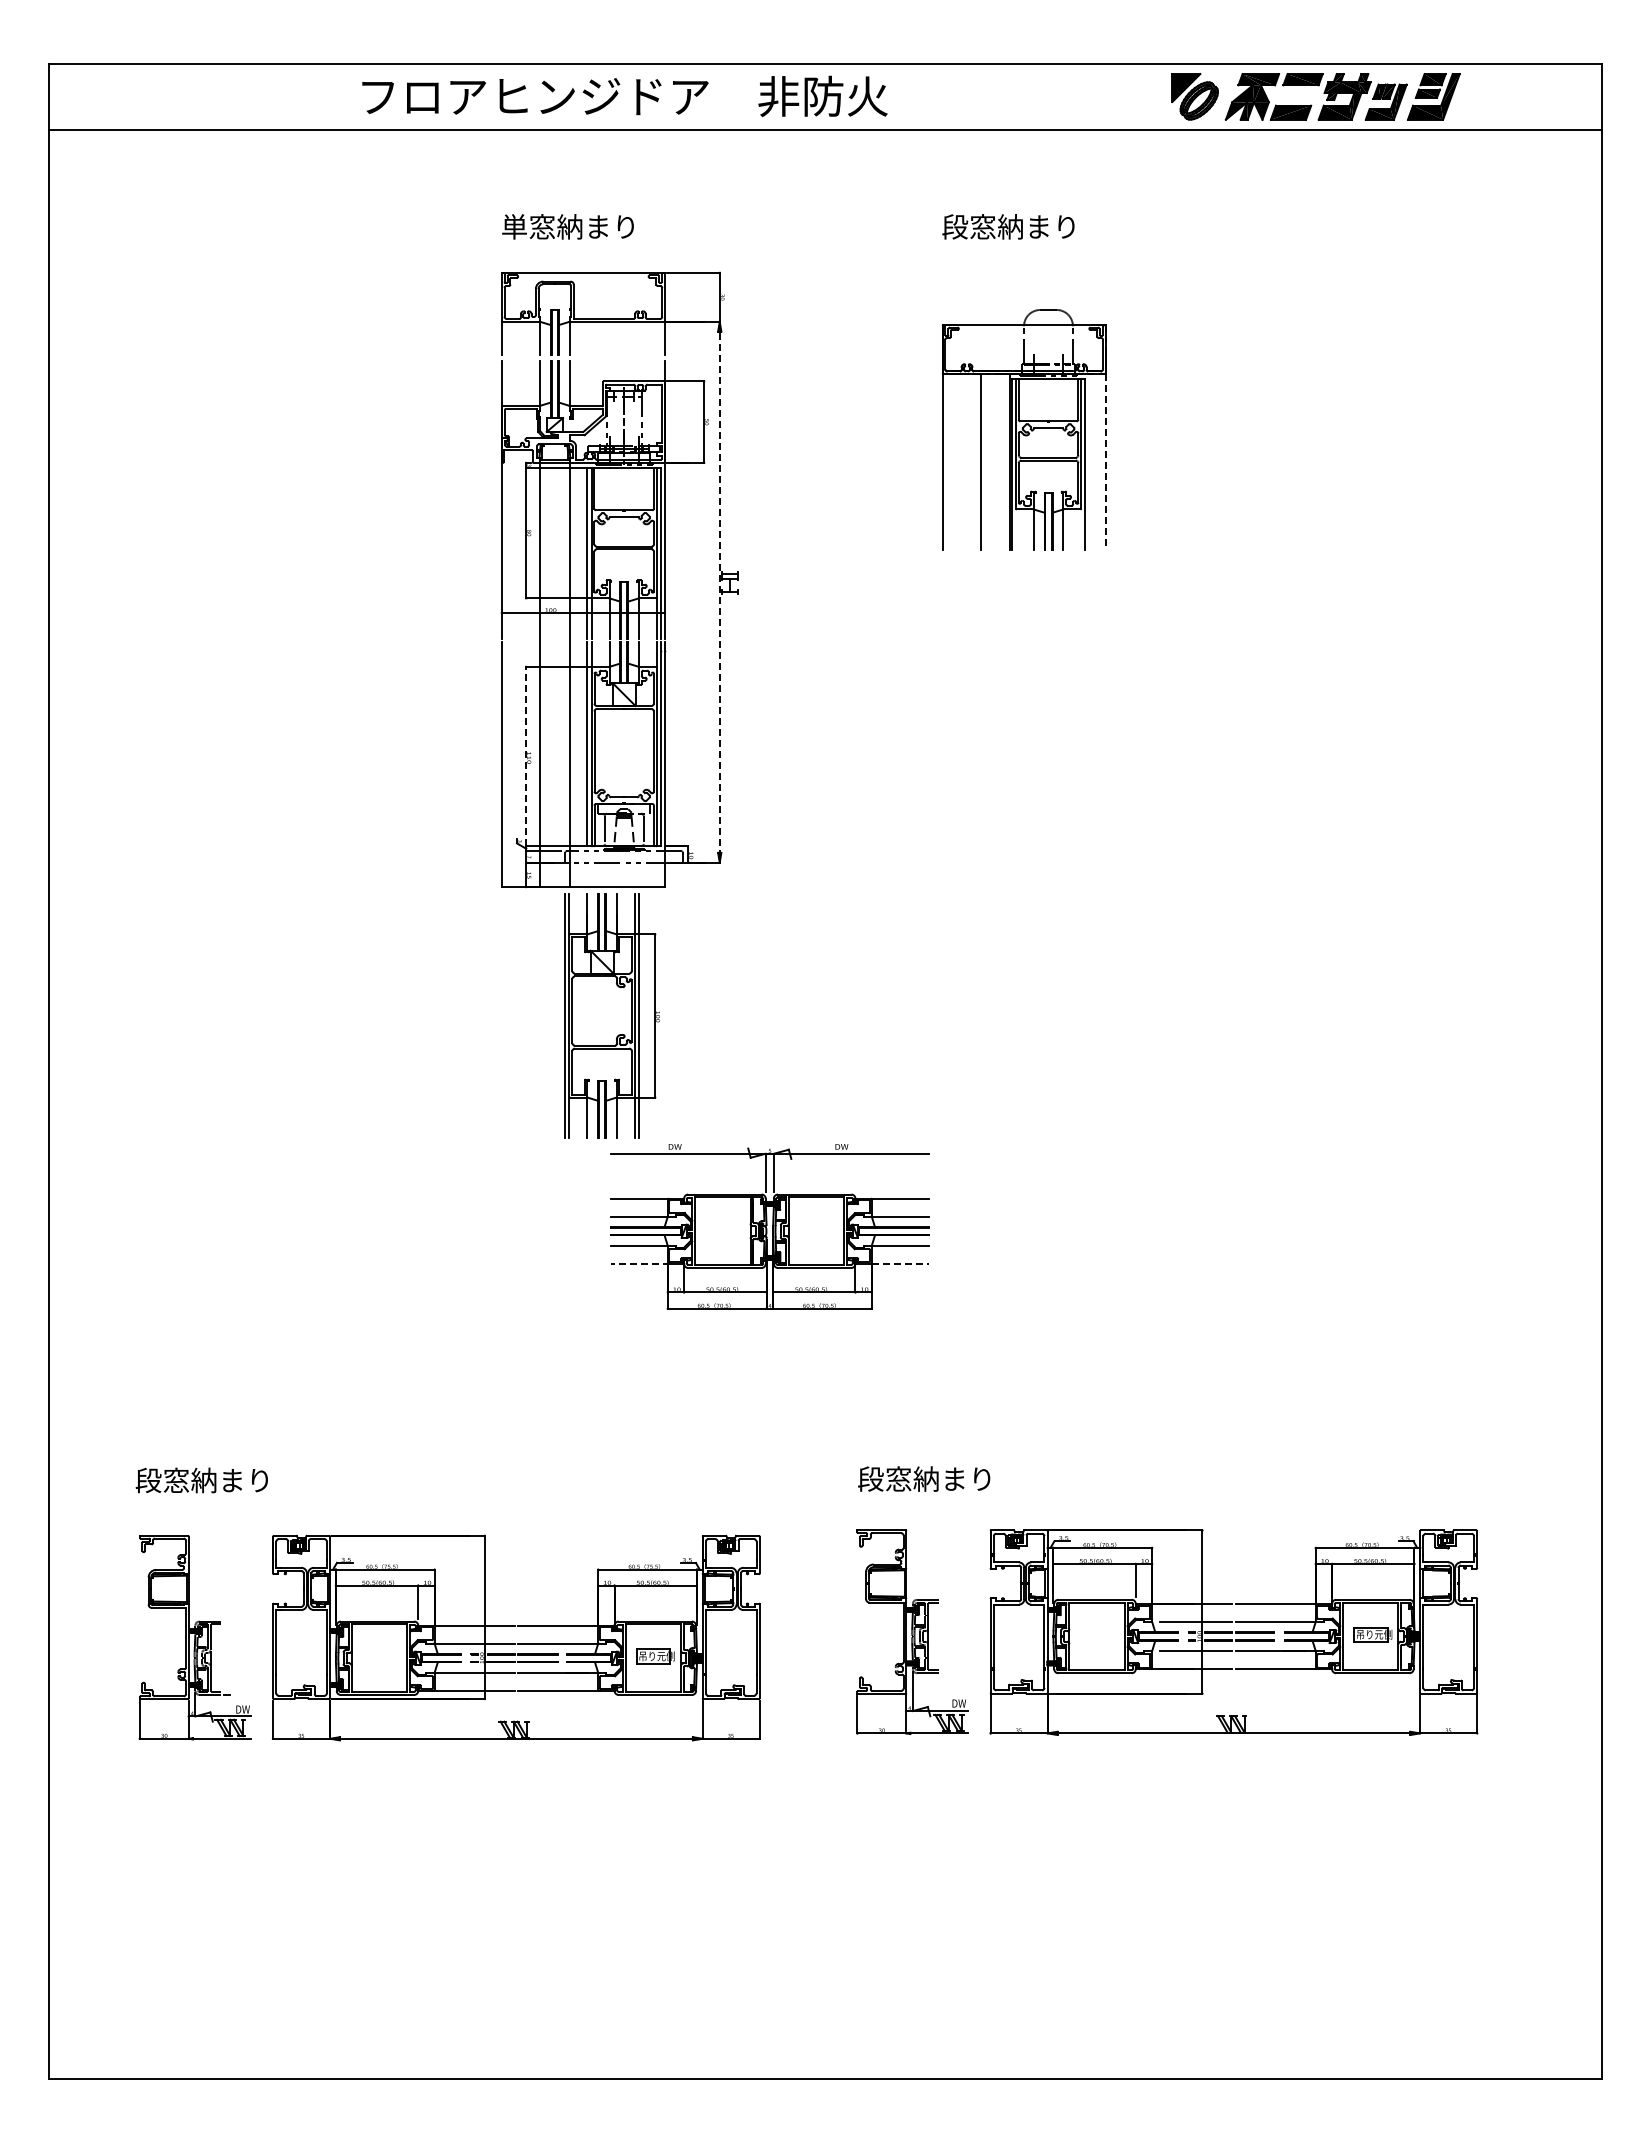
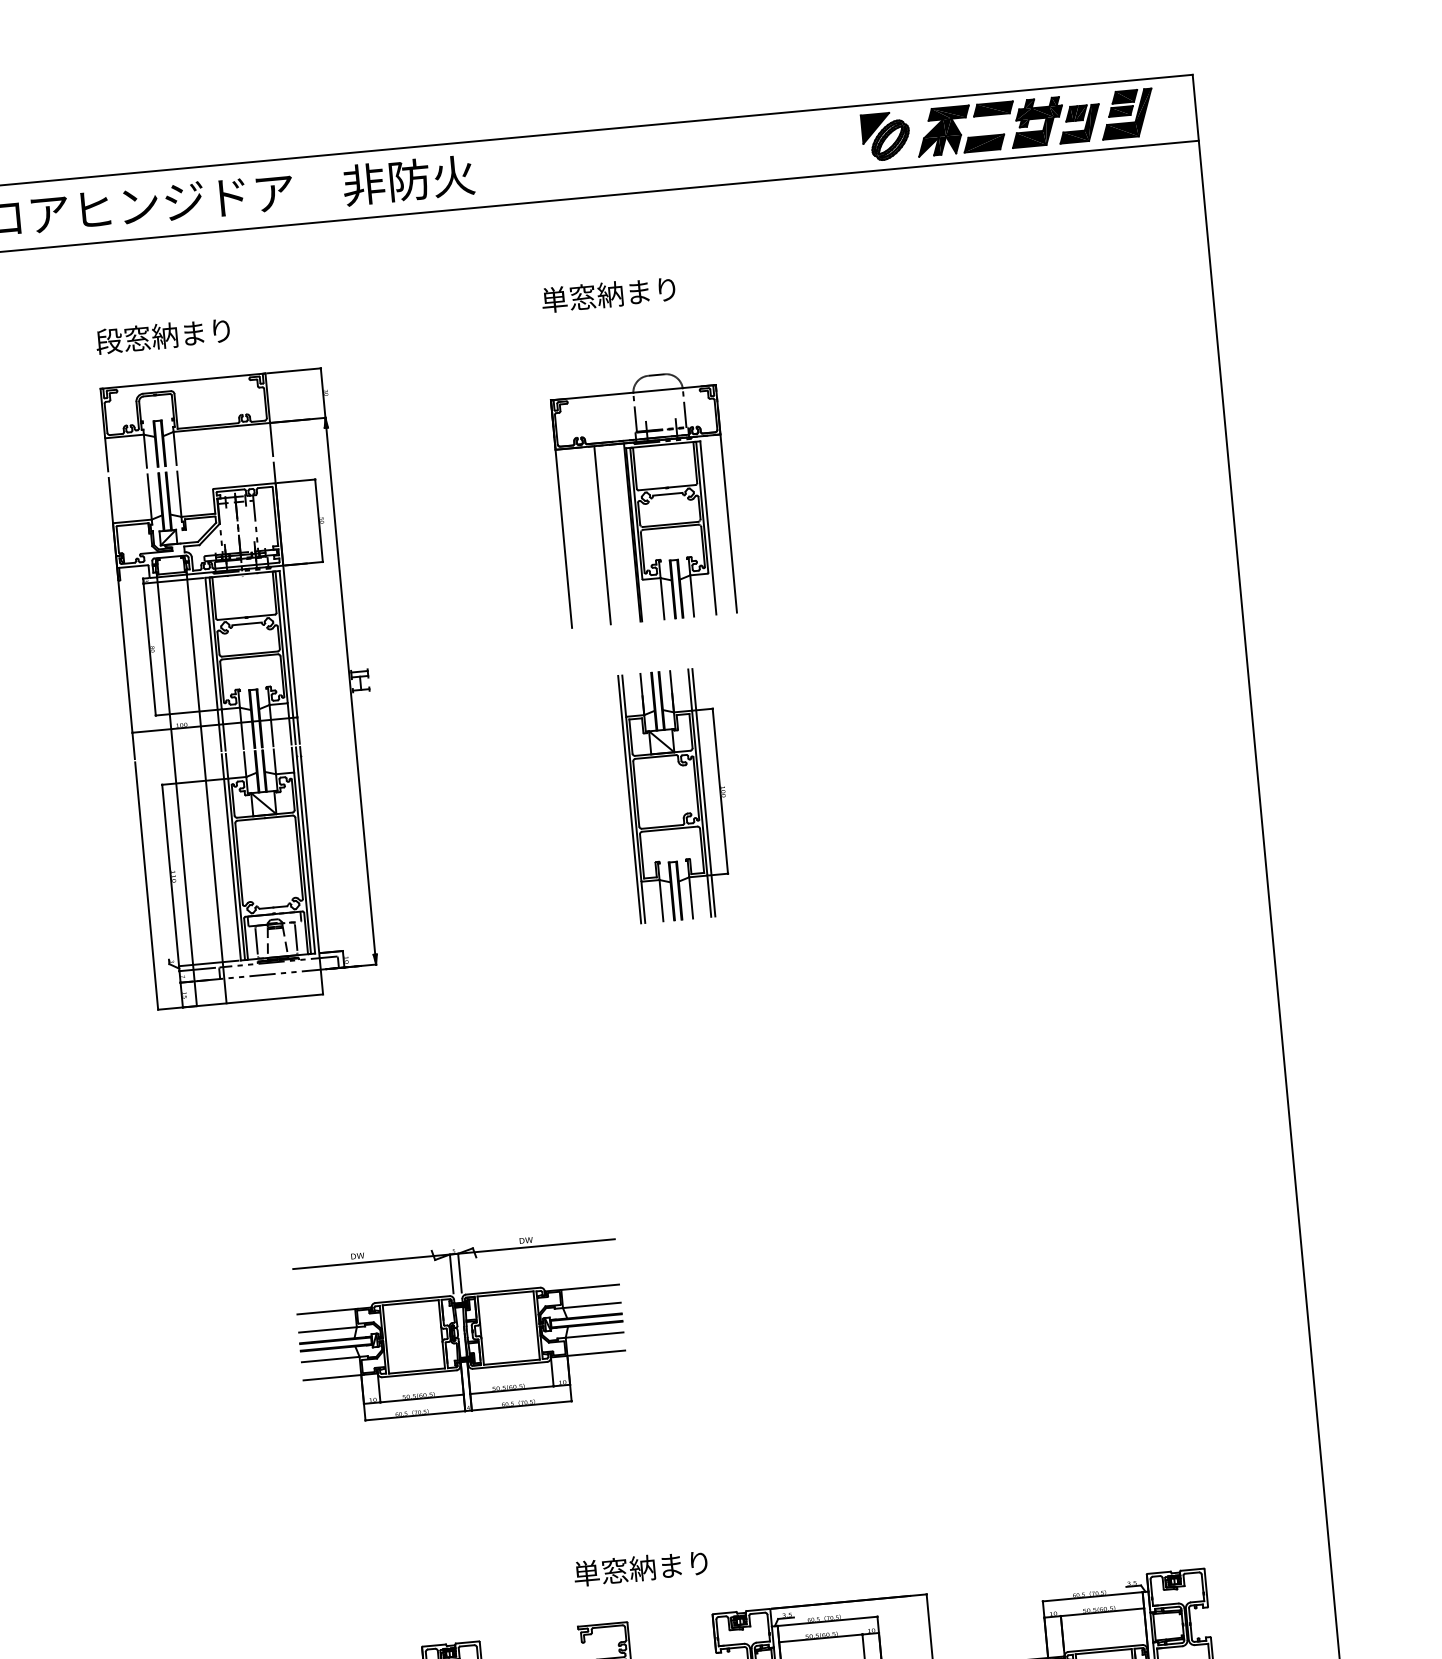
part: (1323, 93) -> (1015, 121), moved
text: (514, 226) -> (109, 340), 単窓納まり -> 段窓納まり
text: (955, 226) -> (554, 299), 段窓納まり -> 単窓納まり
line: (1105, 462) -> (728, 523), dashed -> solid
line: (719, 592) -> (350, 691), dashed -> solid
line: (526, 756) -> (170, 875), dashed -> solid
part: (611, 1015) -> (676, 794), moved
line: (640, 1263) -> (333, 1377), dashed -> solid
line: (900, 1263) -> (596, 1352), dashed -> solid
text: (870, 1478) -> (586, 1572), 段窓納まり -> 単窓納まり

